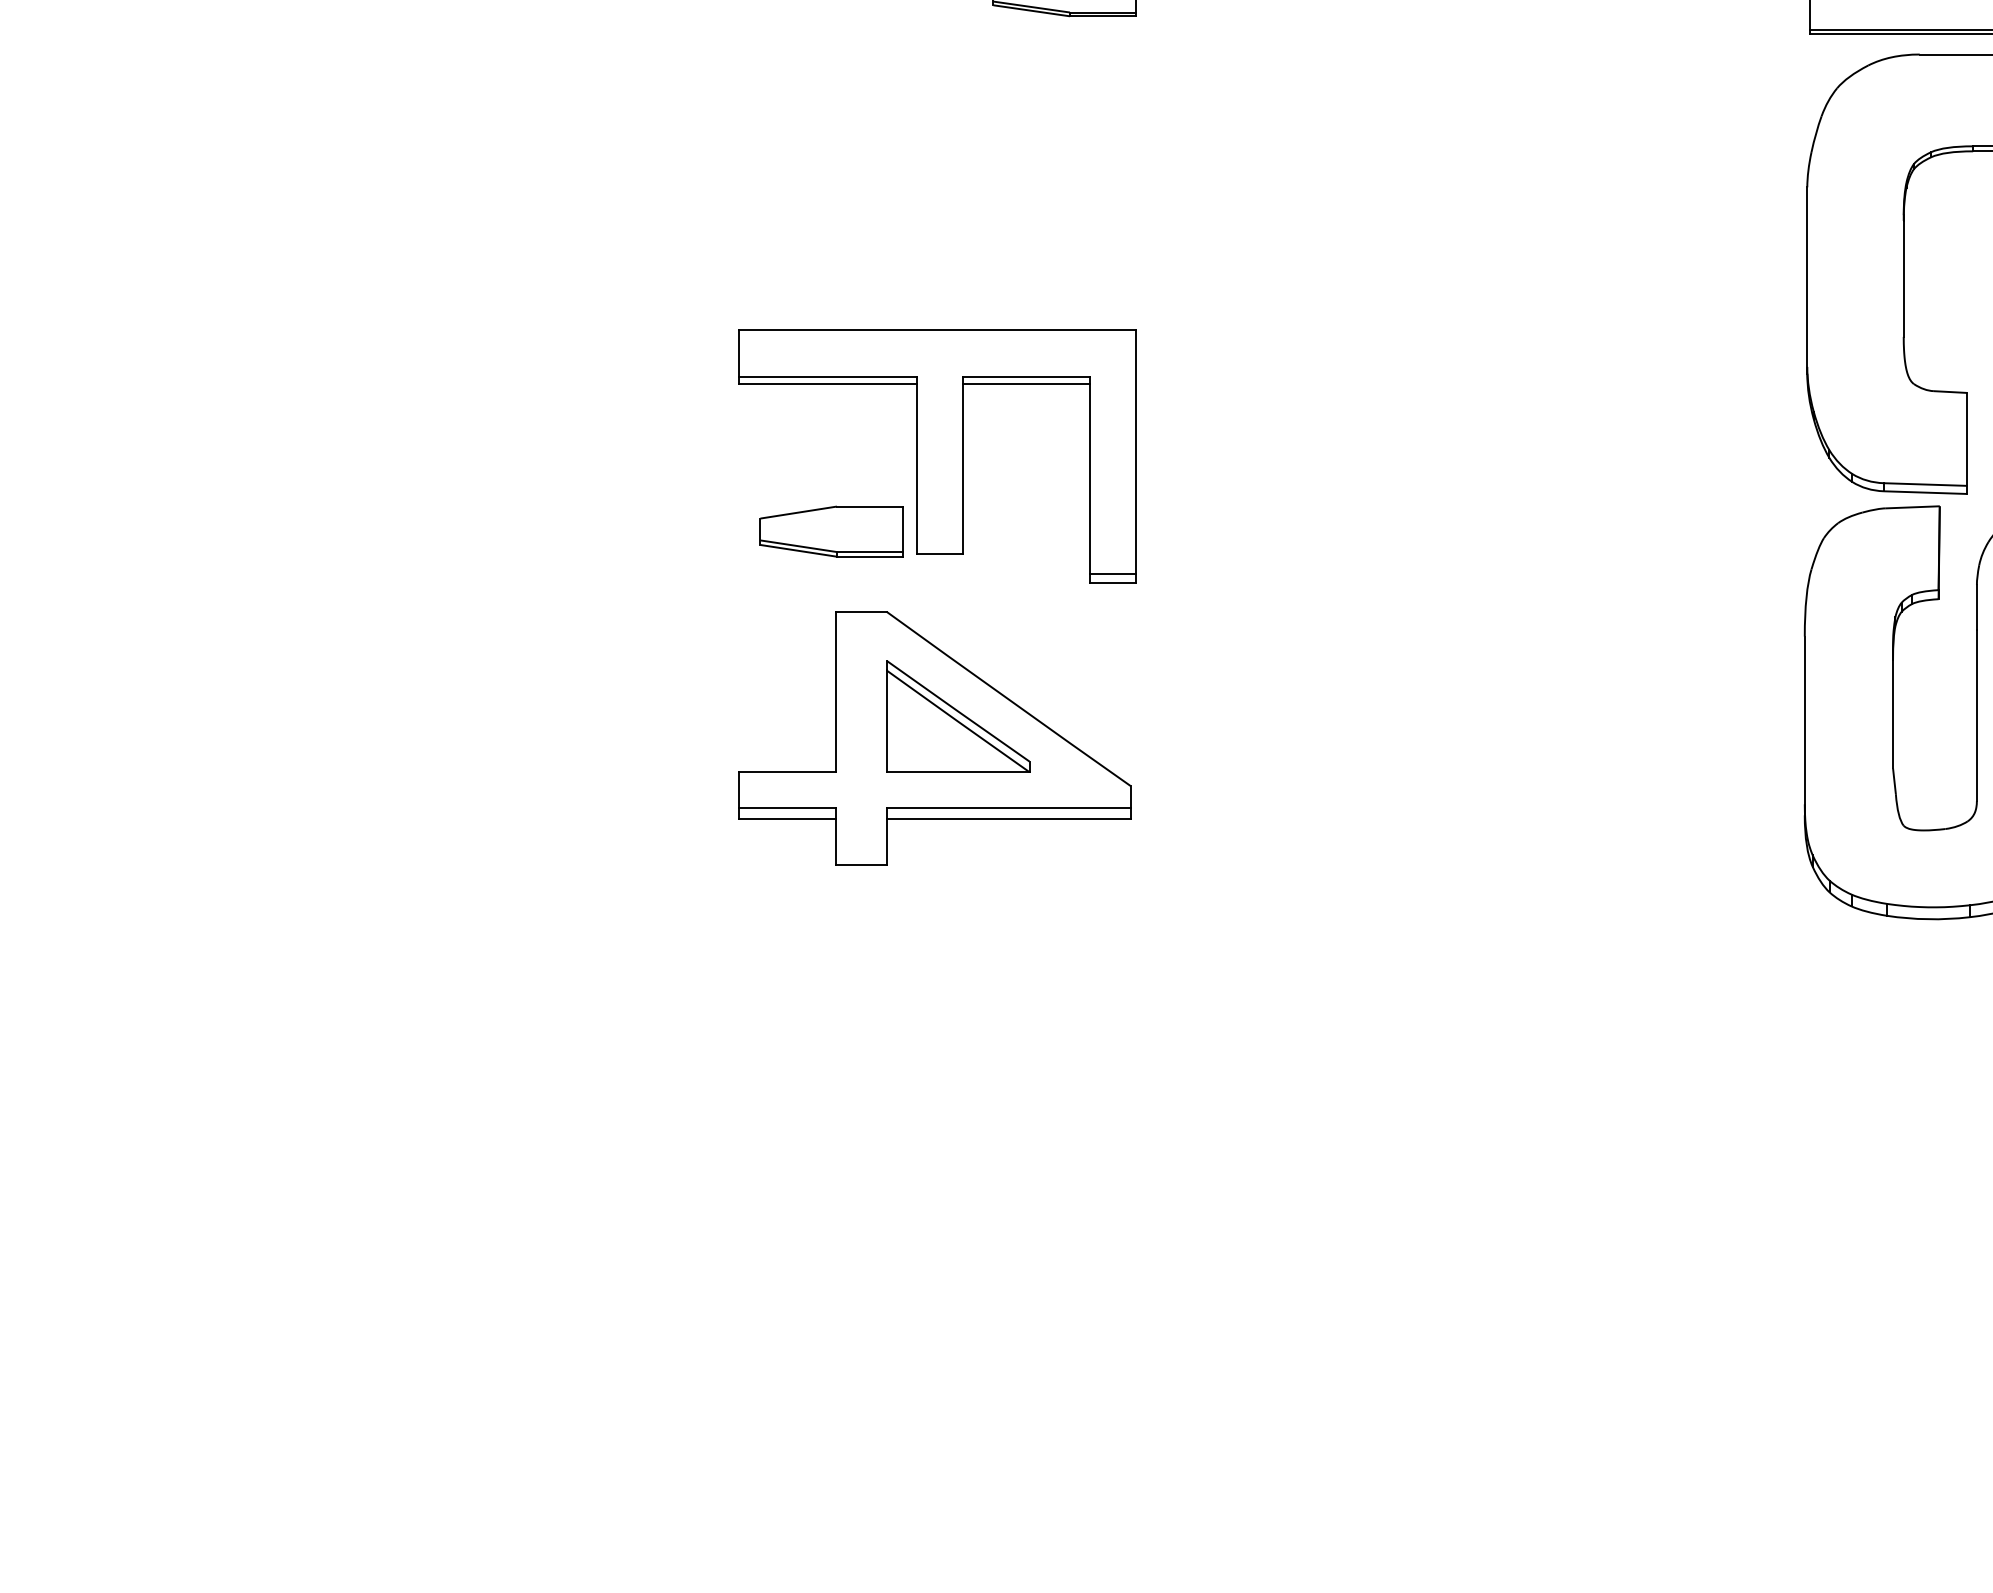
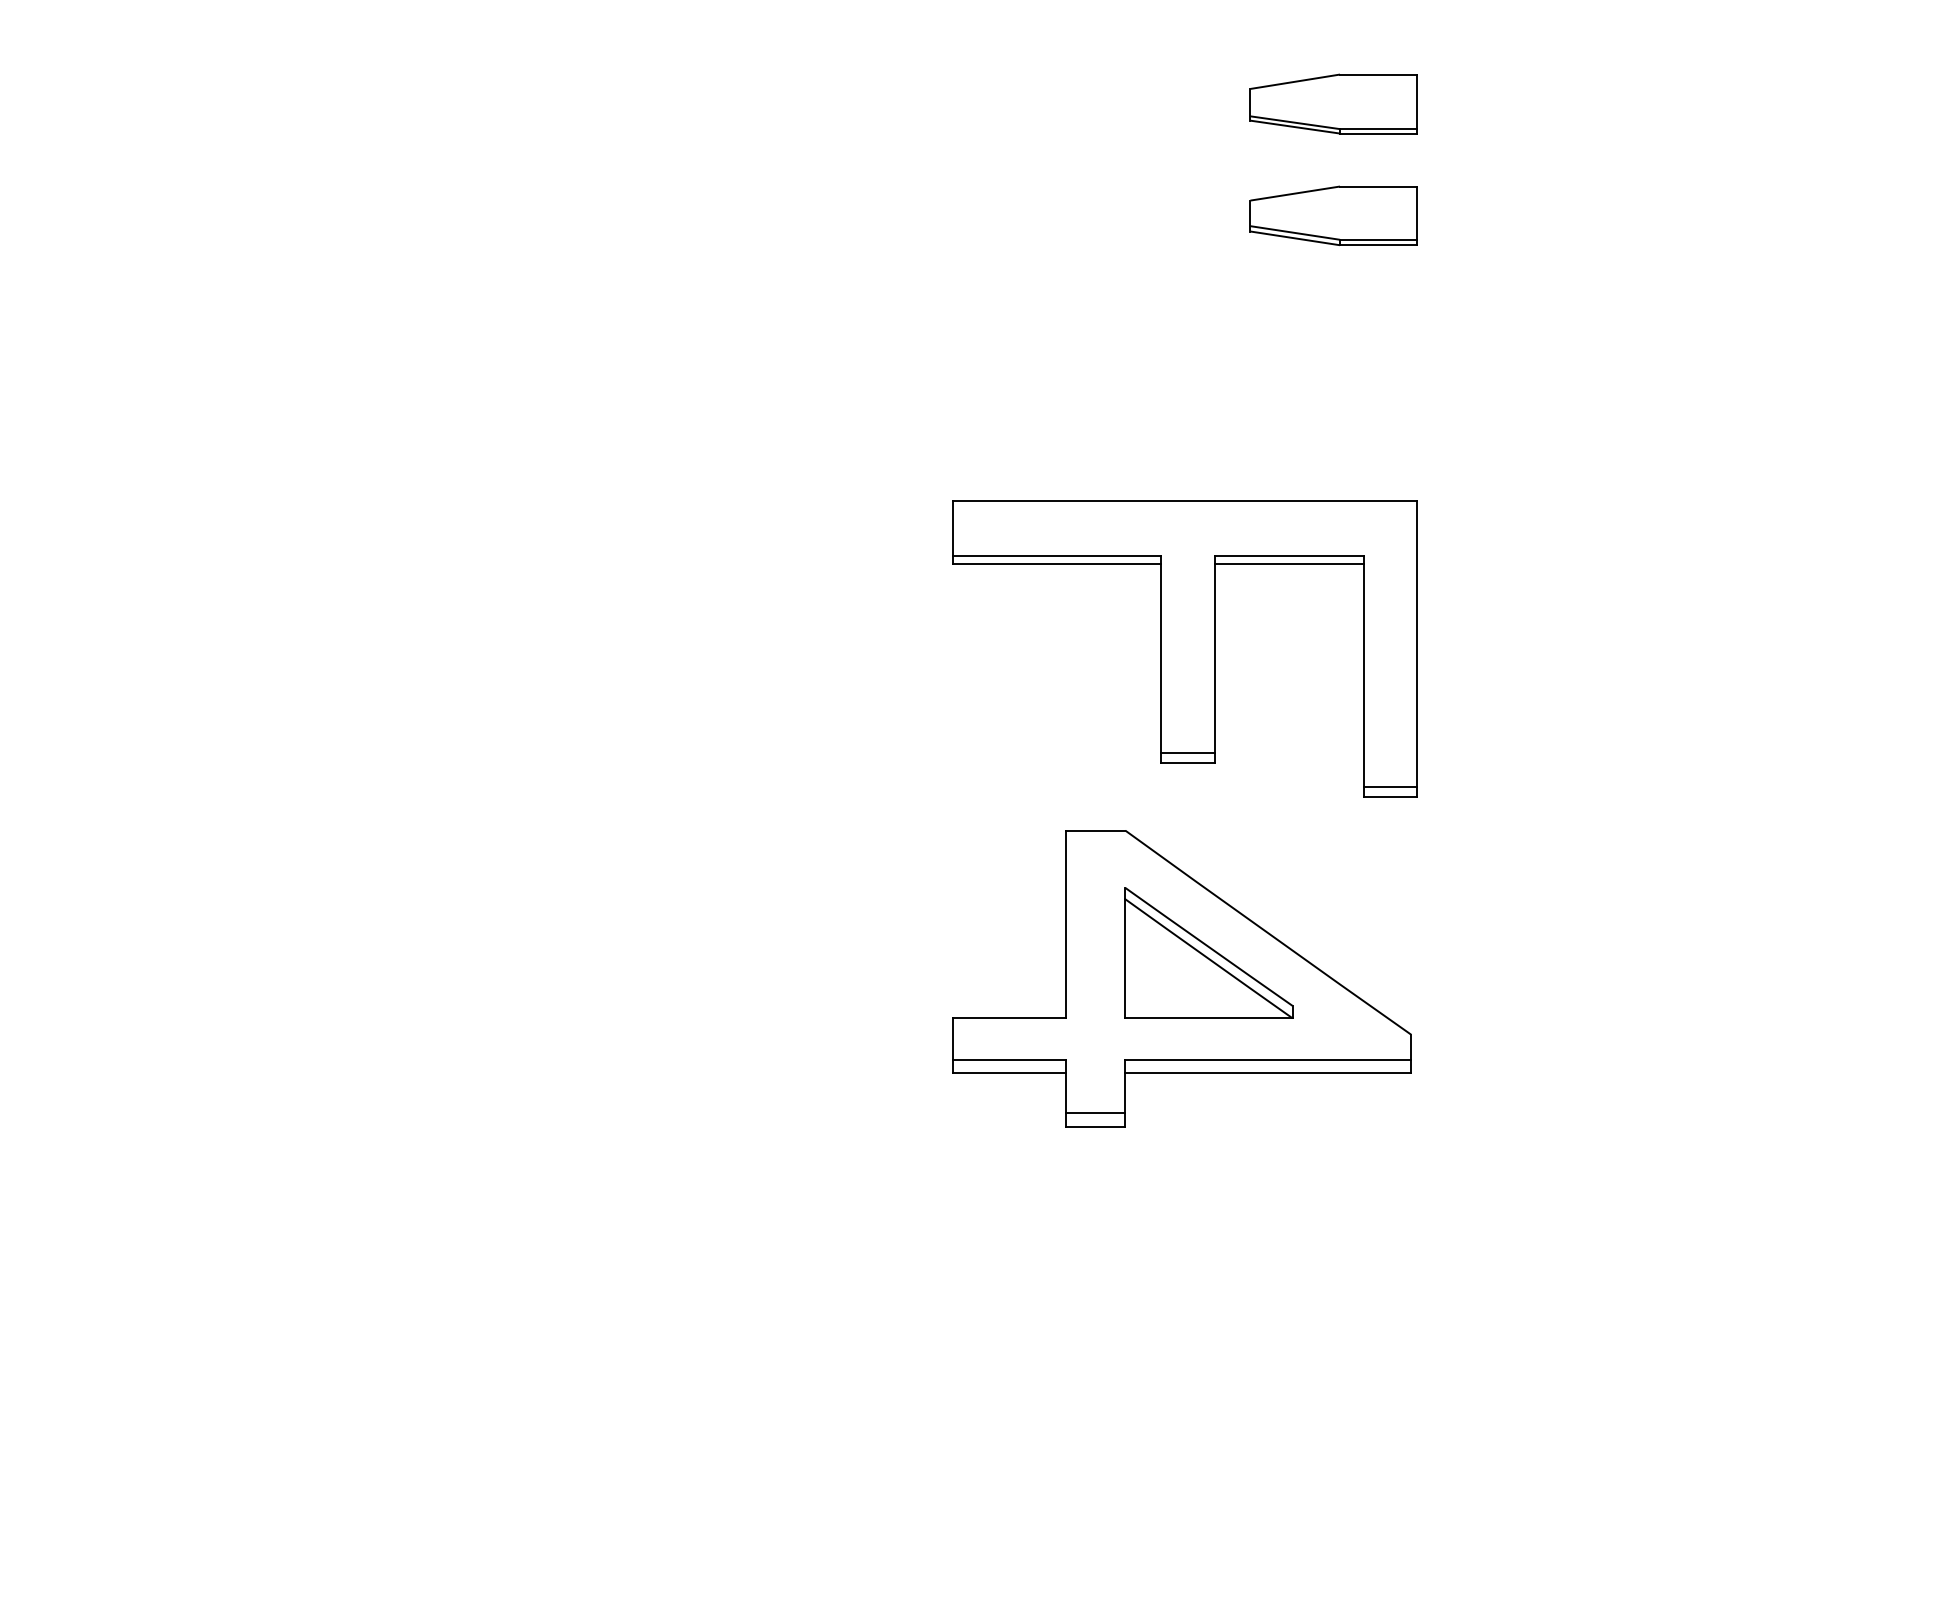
part: (831, 531) -> (1333, 215), moved
line: (939, 545) -> (1187, 753), added
line: (860, 853) -> (1094, 1113), added

